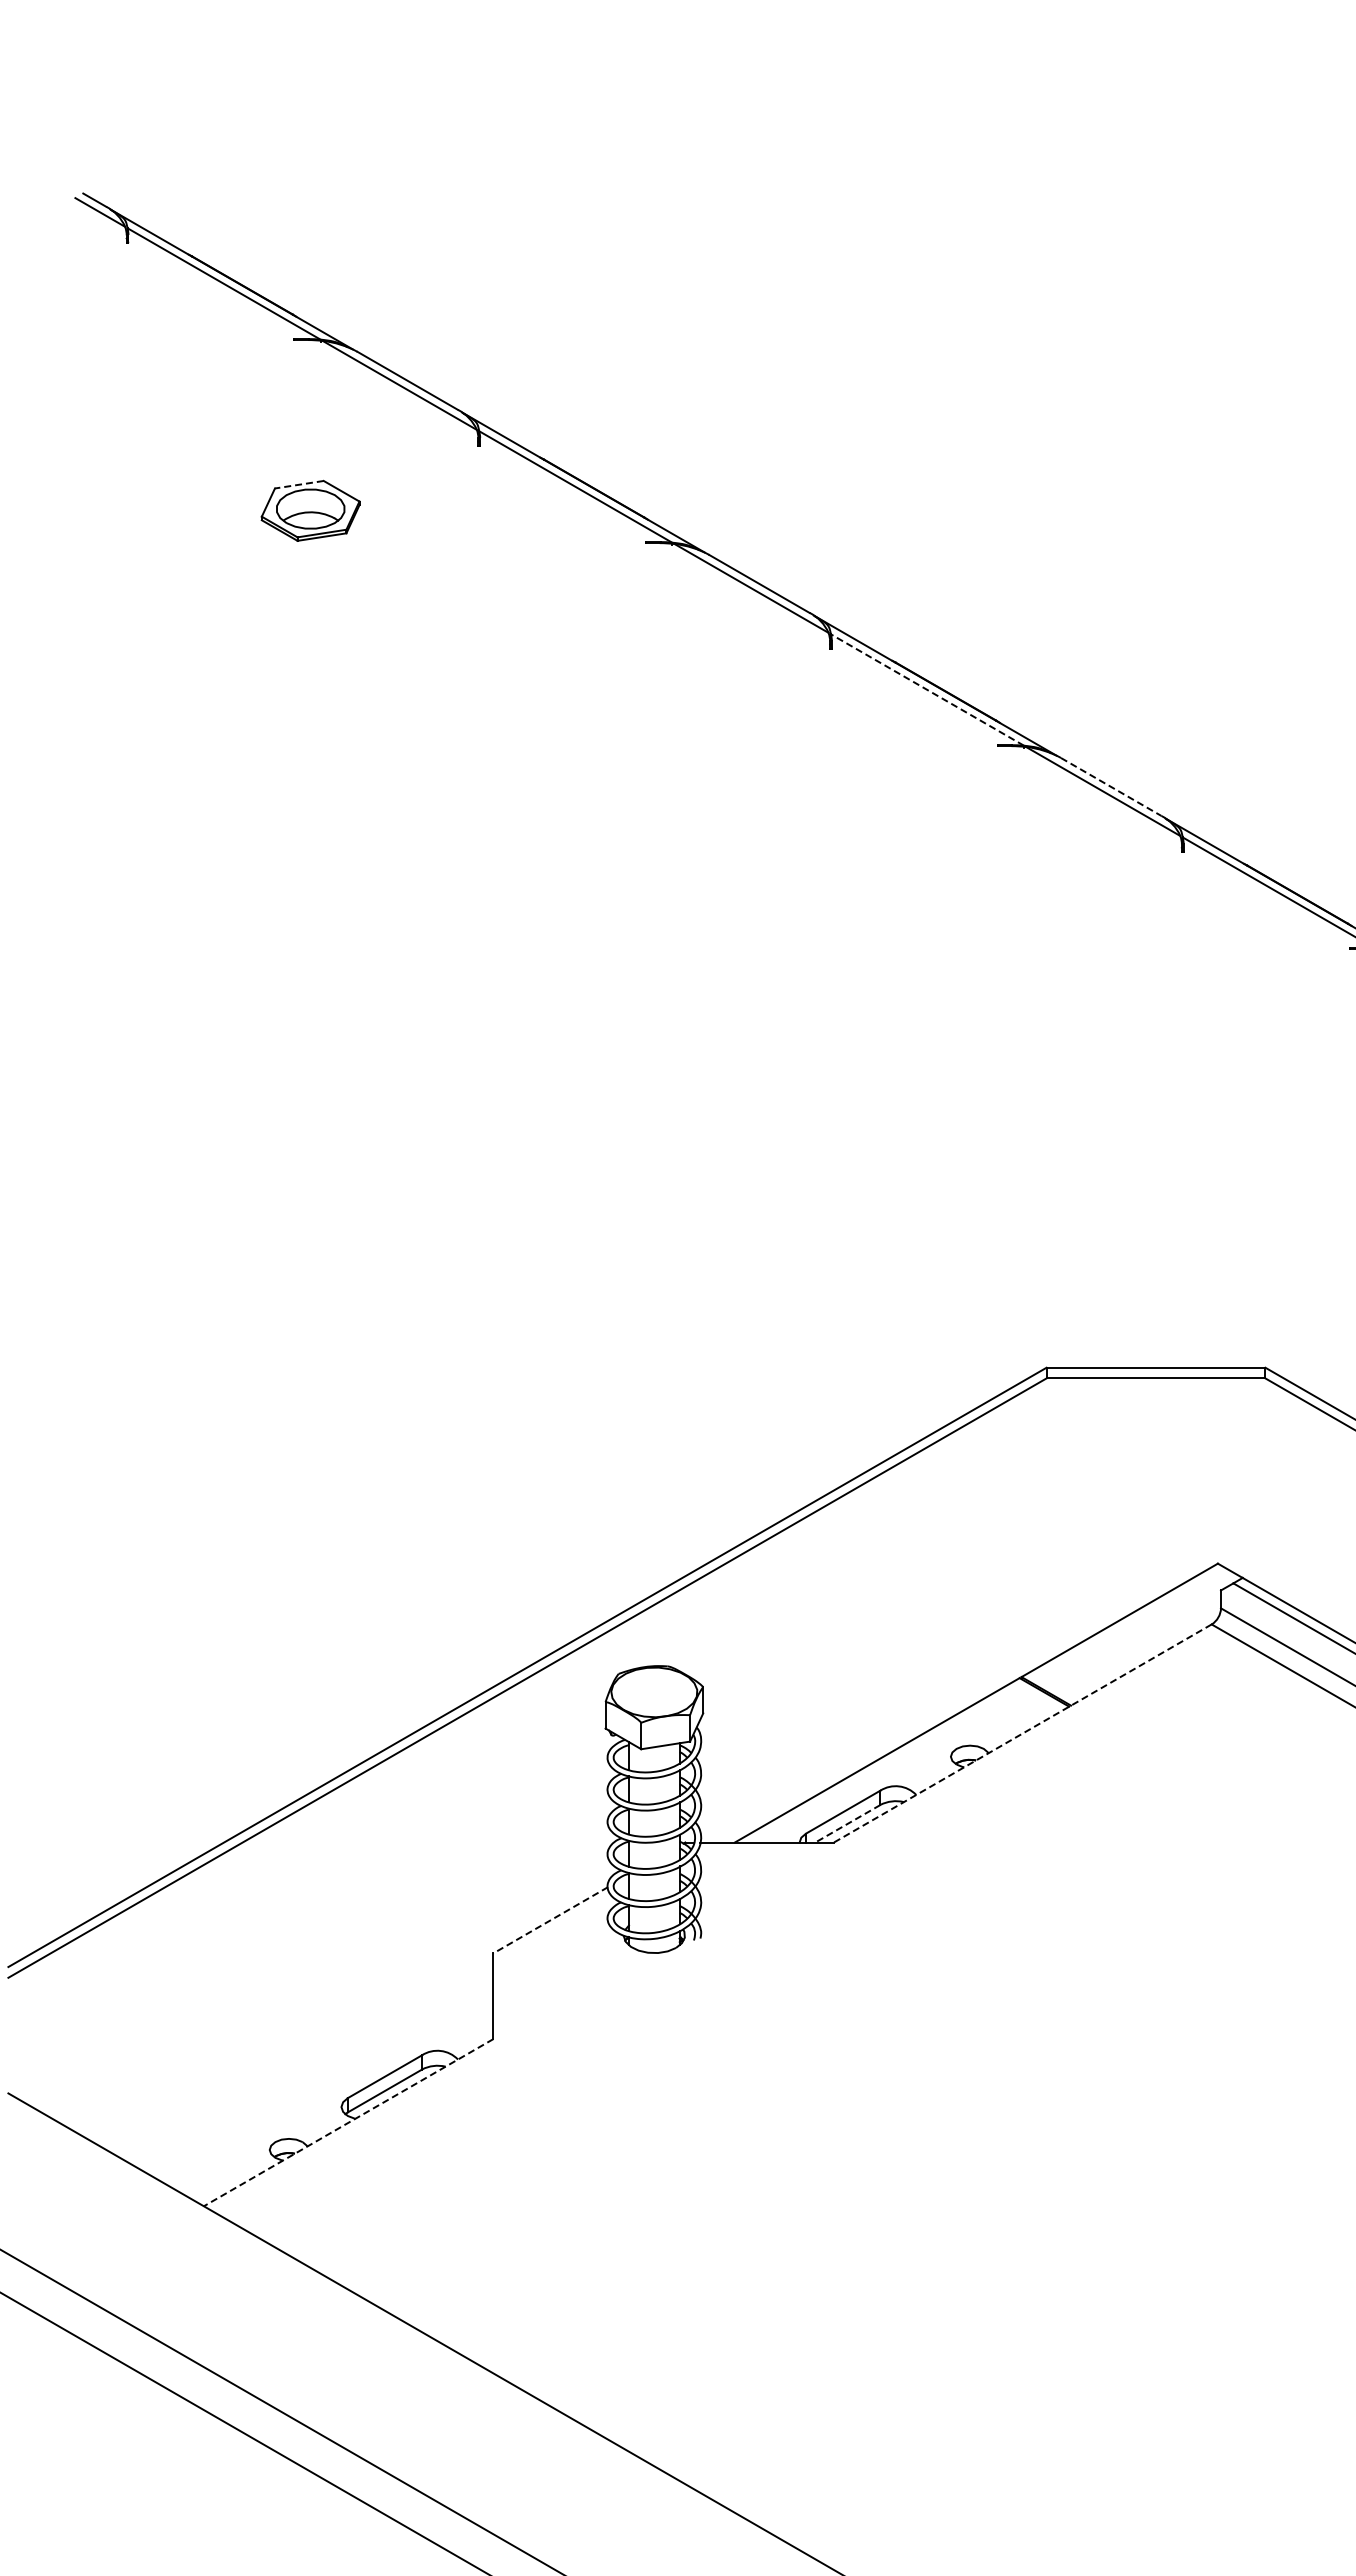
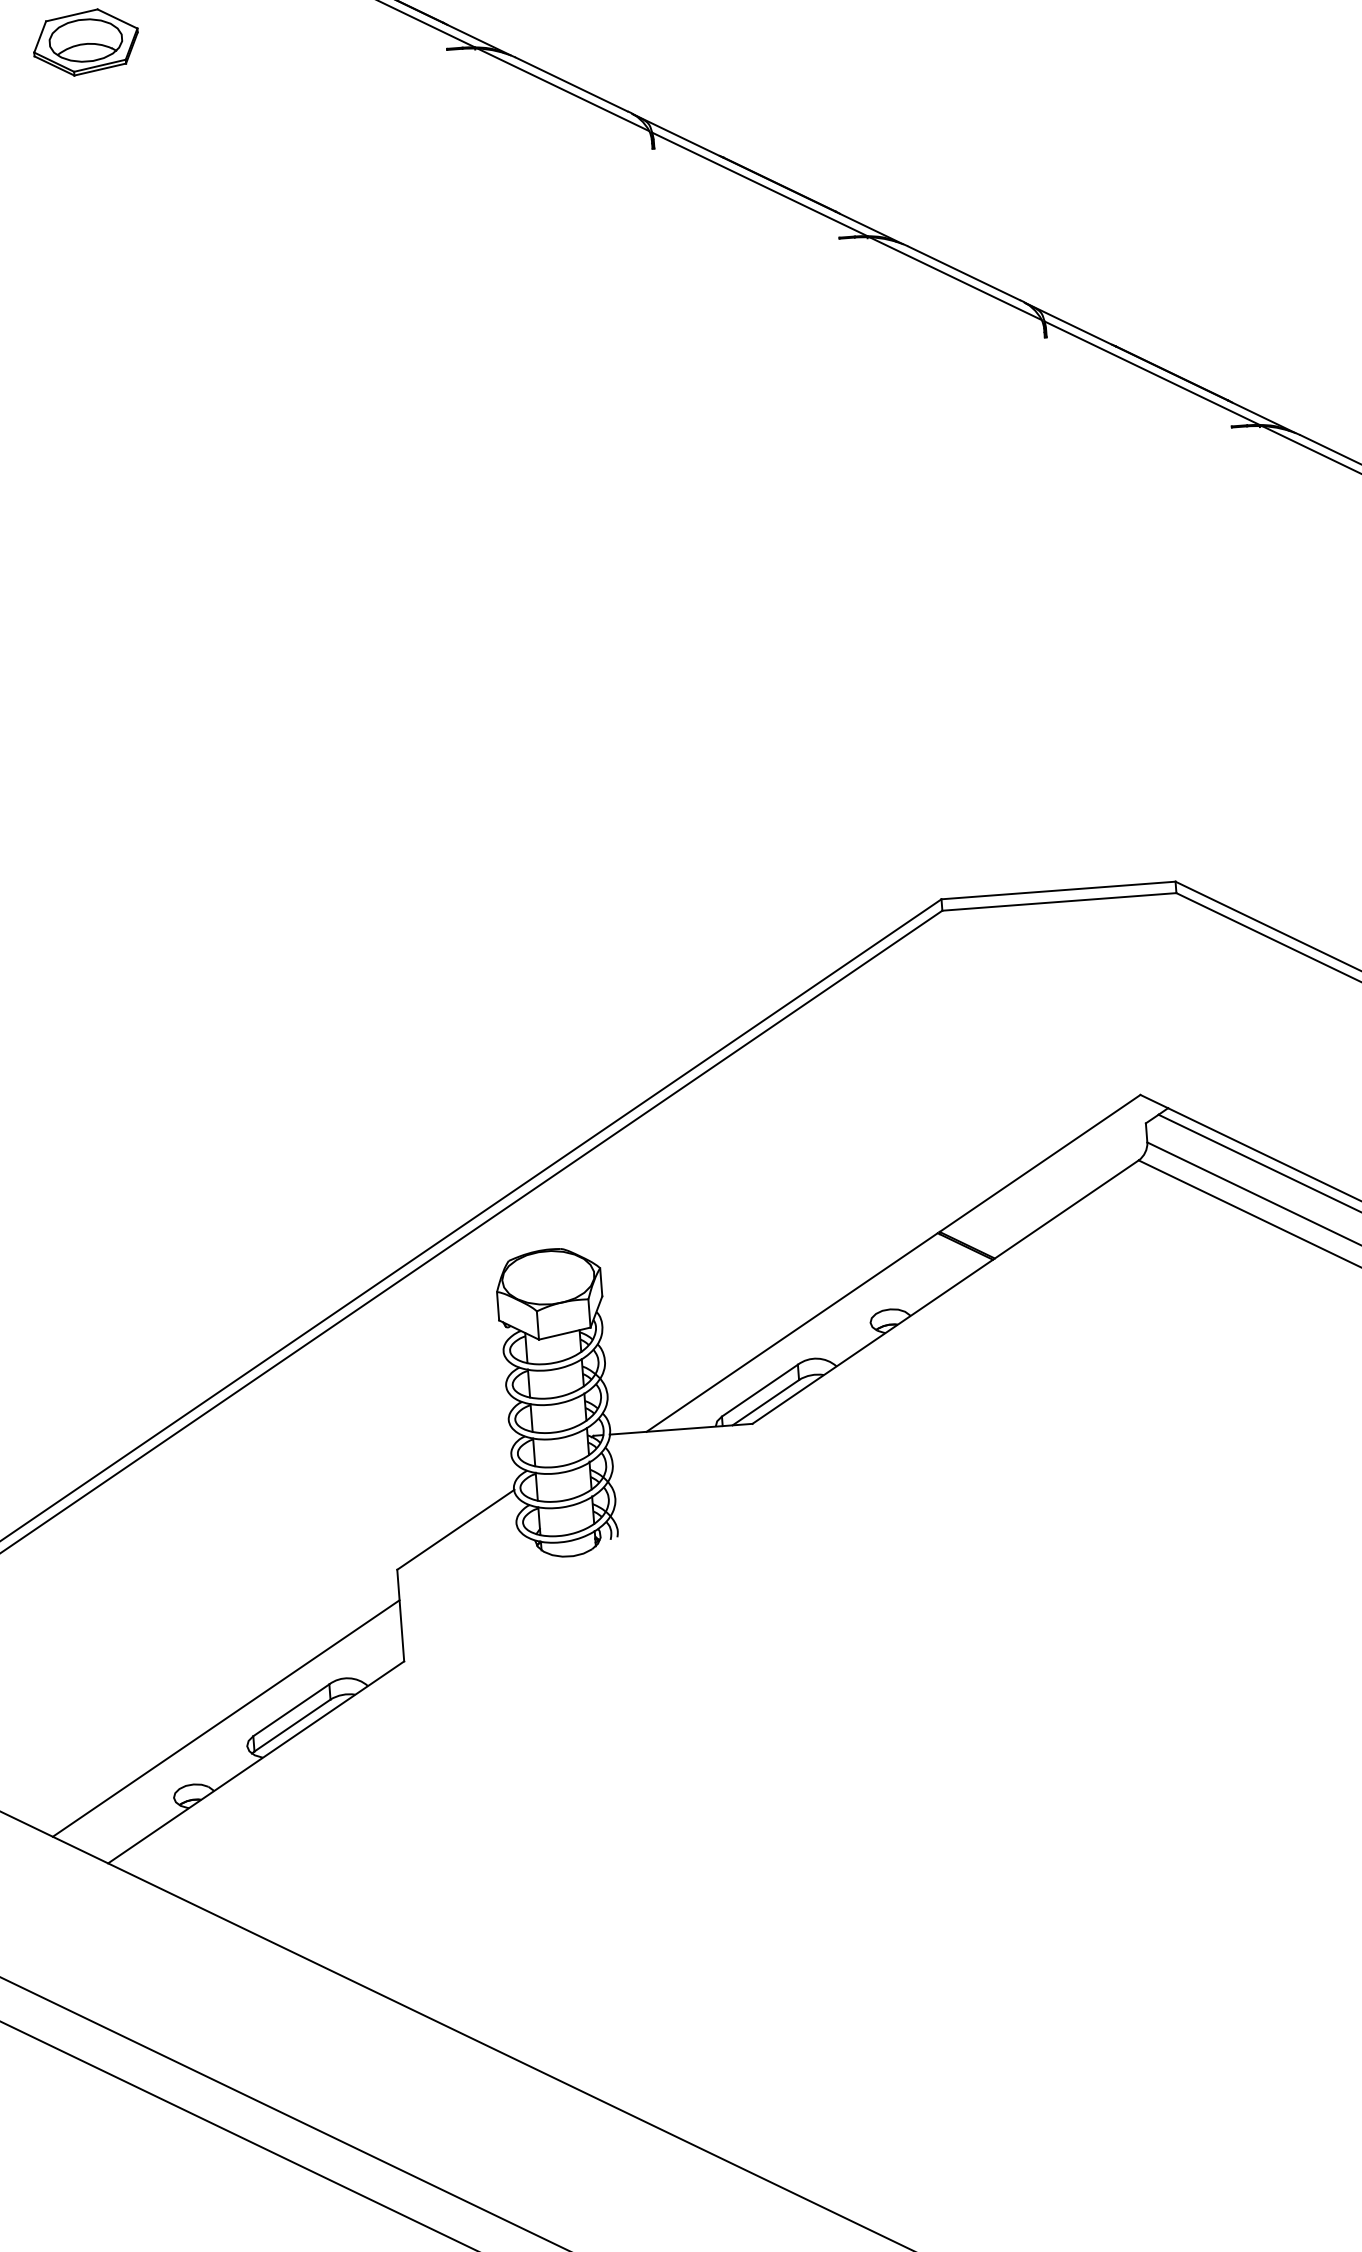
line: (299, 484) -> (71, 15), dashed -> solid
line: (927, 689) -> (759, 183), dashed -> solid
line: (1111, 787) -> (964, 273), dashed -> solid
line: (1022, 1733) -> (945, 1292), dashed -> solid
line: (847, 1823) -> (765, 1402), dashed -> solid
line: (550, 1920) -> (455, 1530), dashed -> solid
line: (323, 2079) -> (225, 1718), added
line: (348, 2122) -> (255, 1762), dashed -> solid

